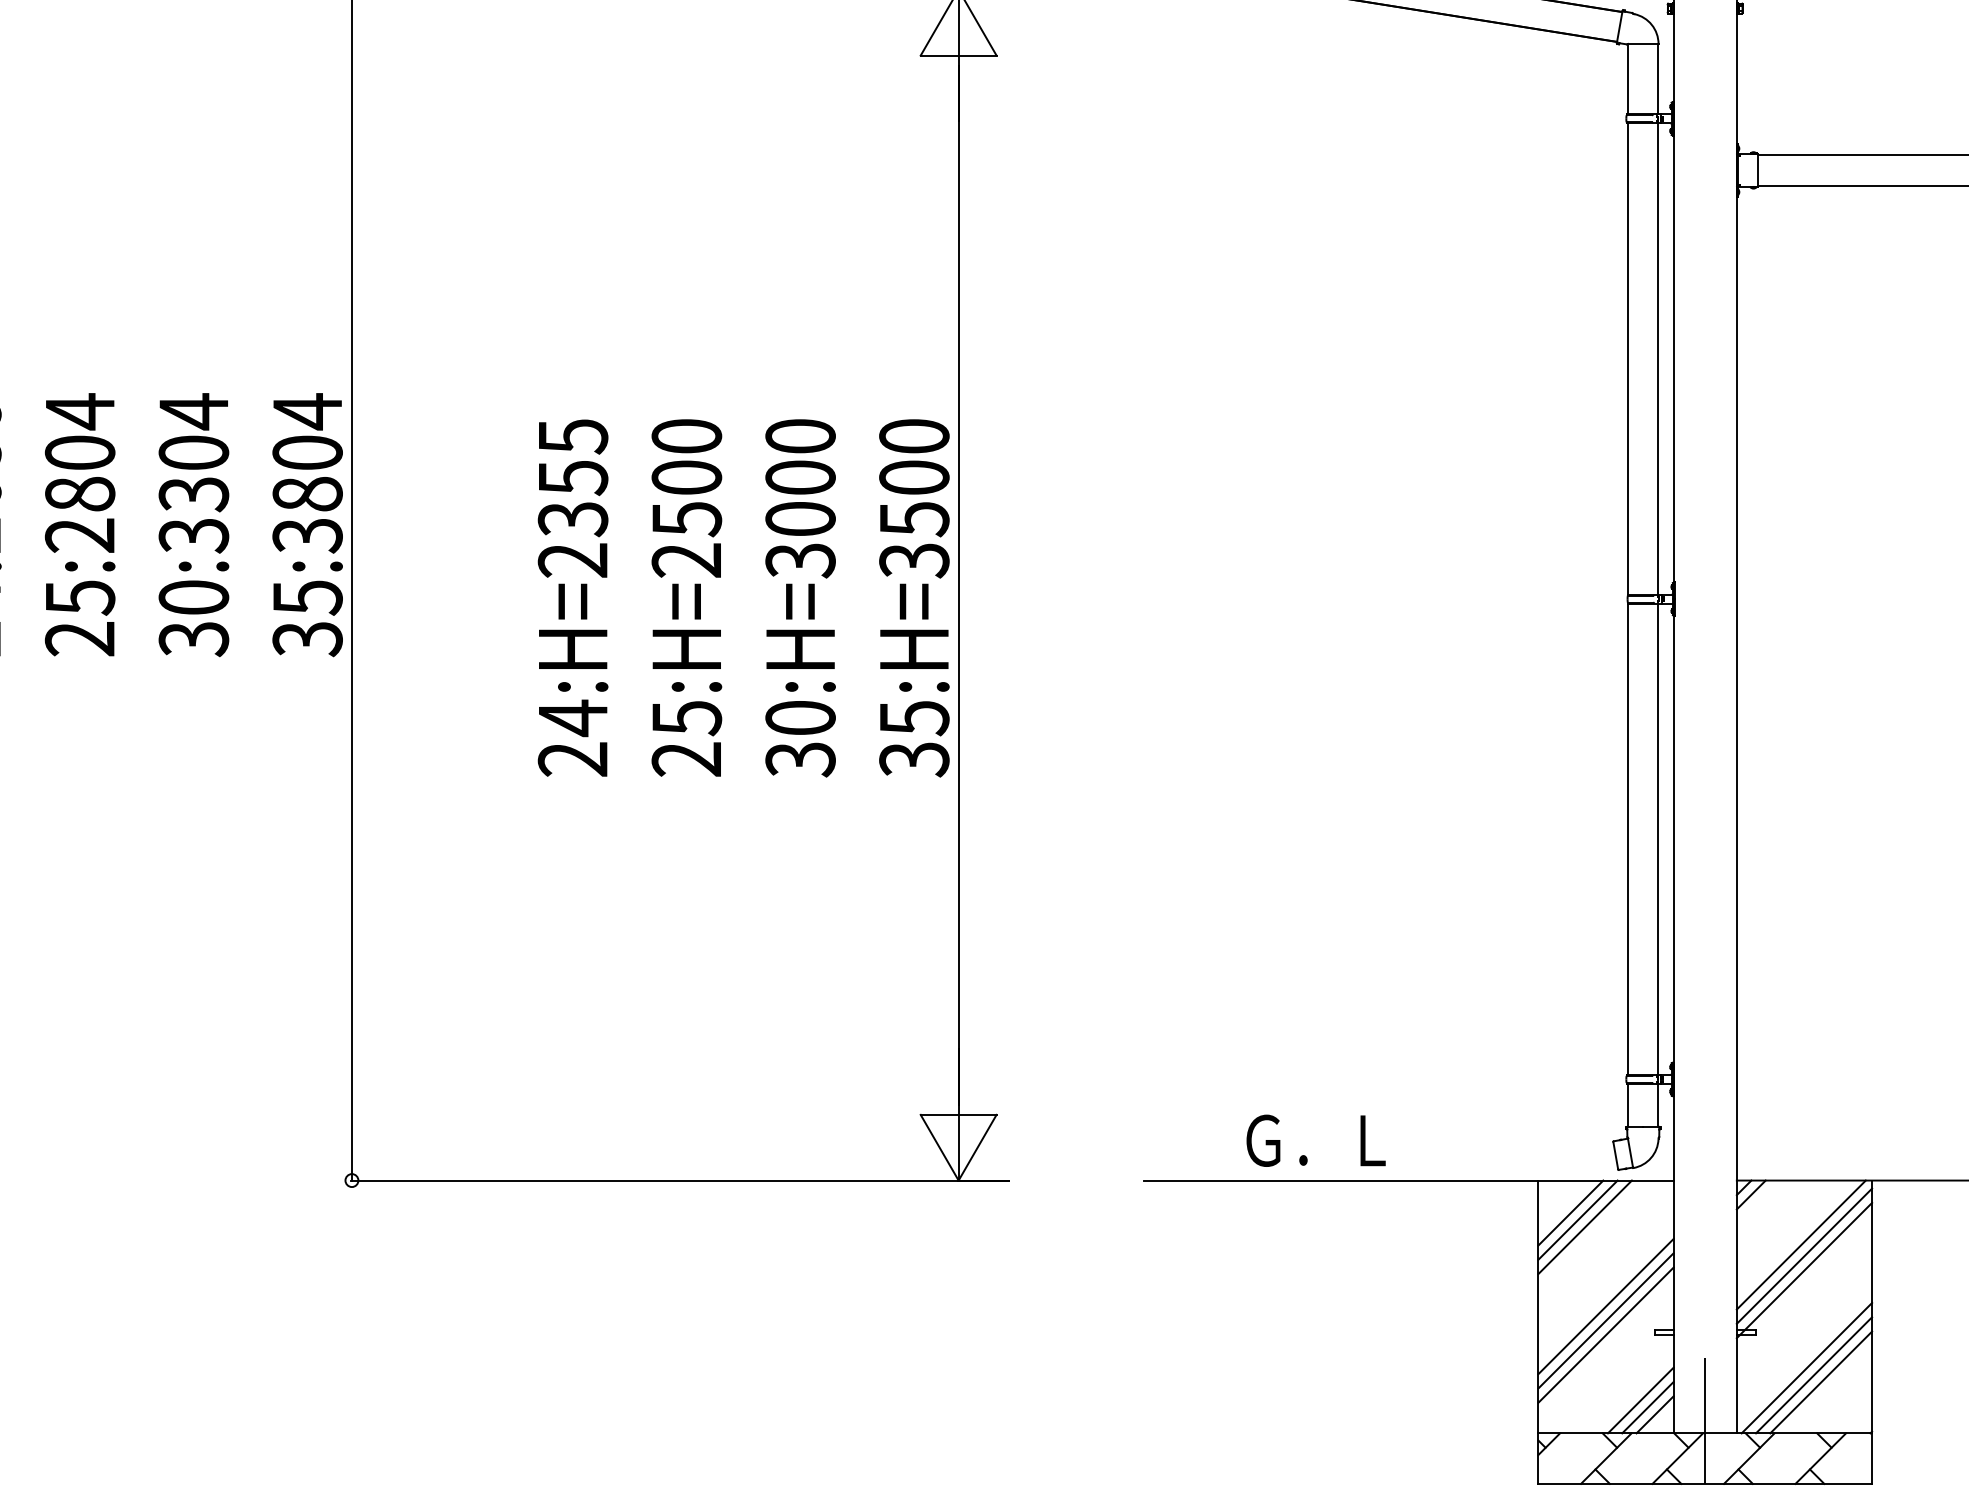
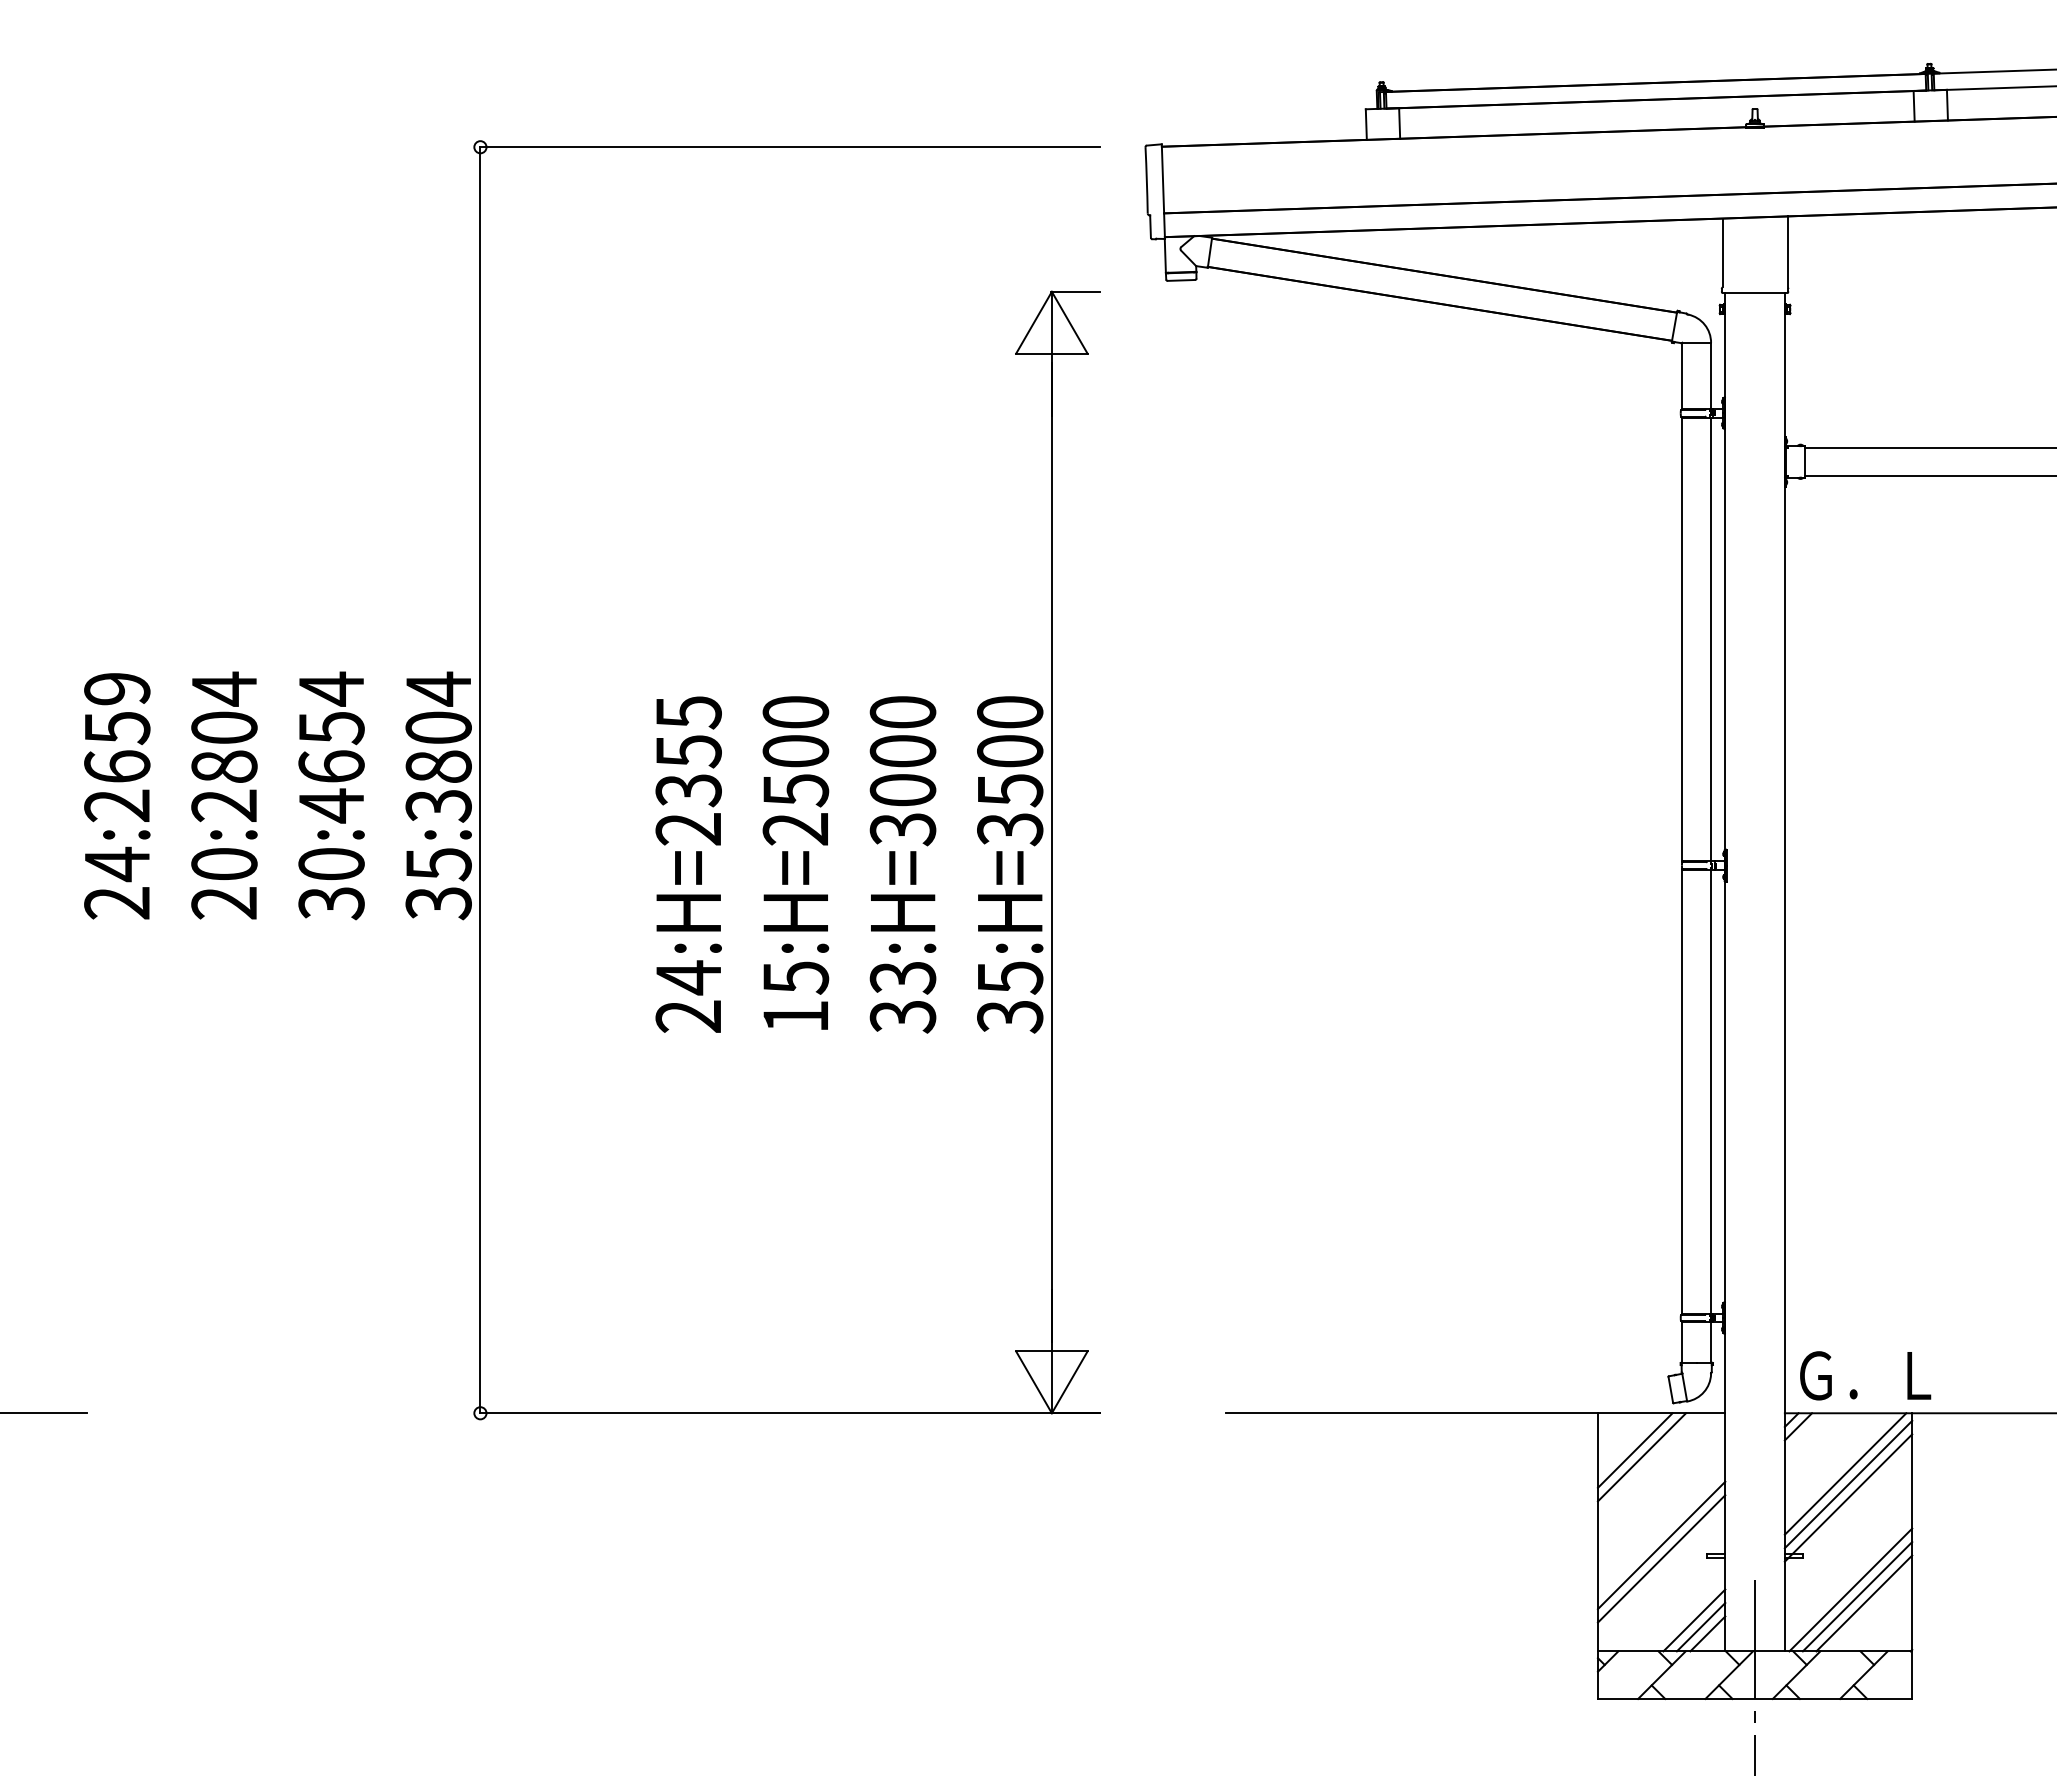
text: (193, 494) -> (331, 767), 30:3304 -> 30:4654
text: (80, 597) -> (224, 864), 25:2804 -> 20:2804
text: (800, 717) -> (902, 977), 30:H=3000 -> 33:H=3000
text: (685, 759) -> (794, 1016), 25:H=2500 -> 15:H=2500
text: (1316, 1140) -> (1865, 1375), moved
line: (1570, 1212) -> (1628, 1443), removed
line: (1605, 1306) -> (1661, 1531), removed

